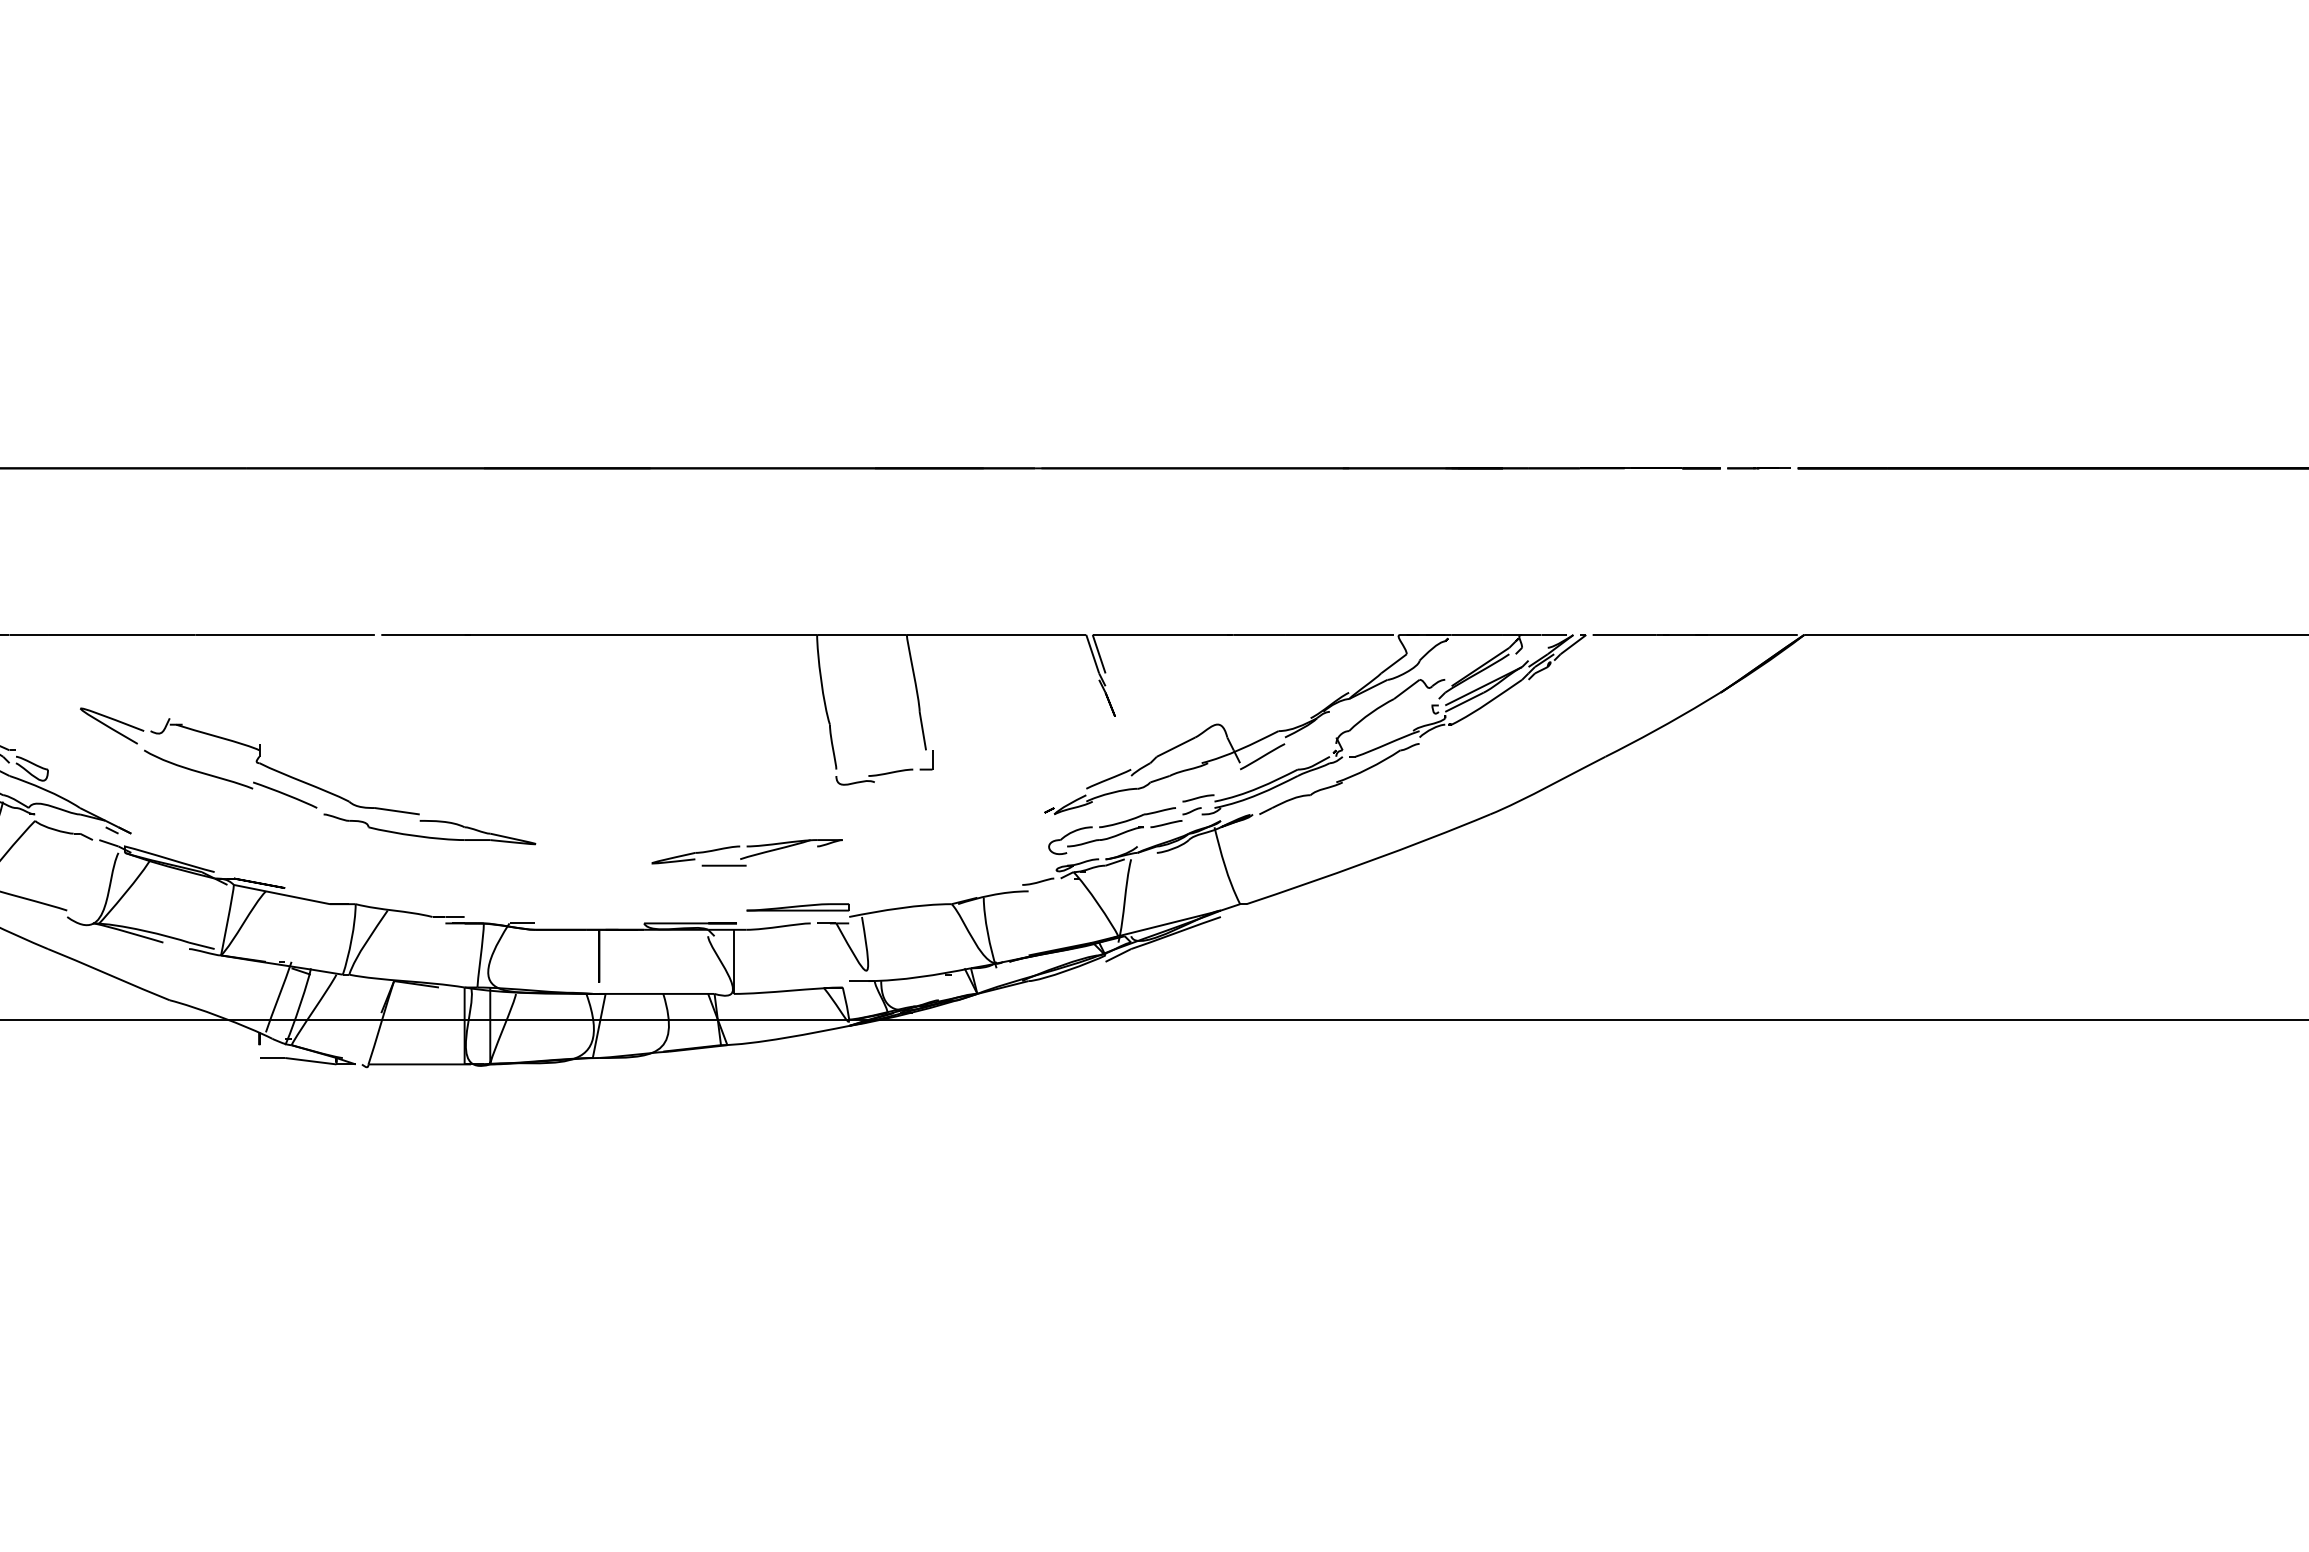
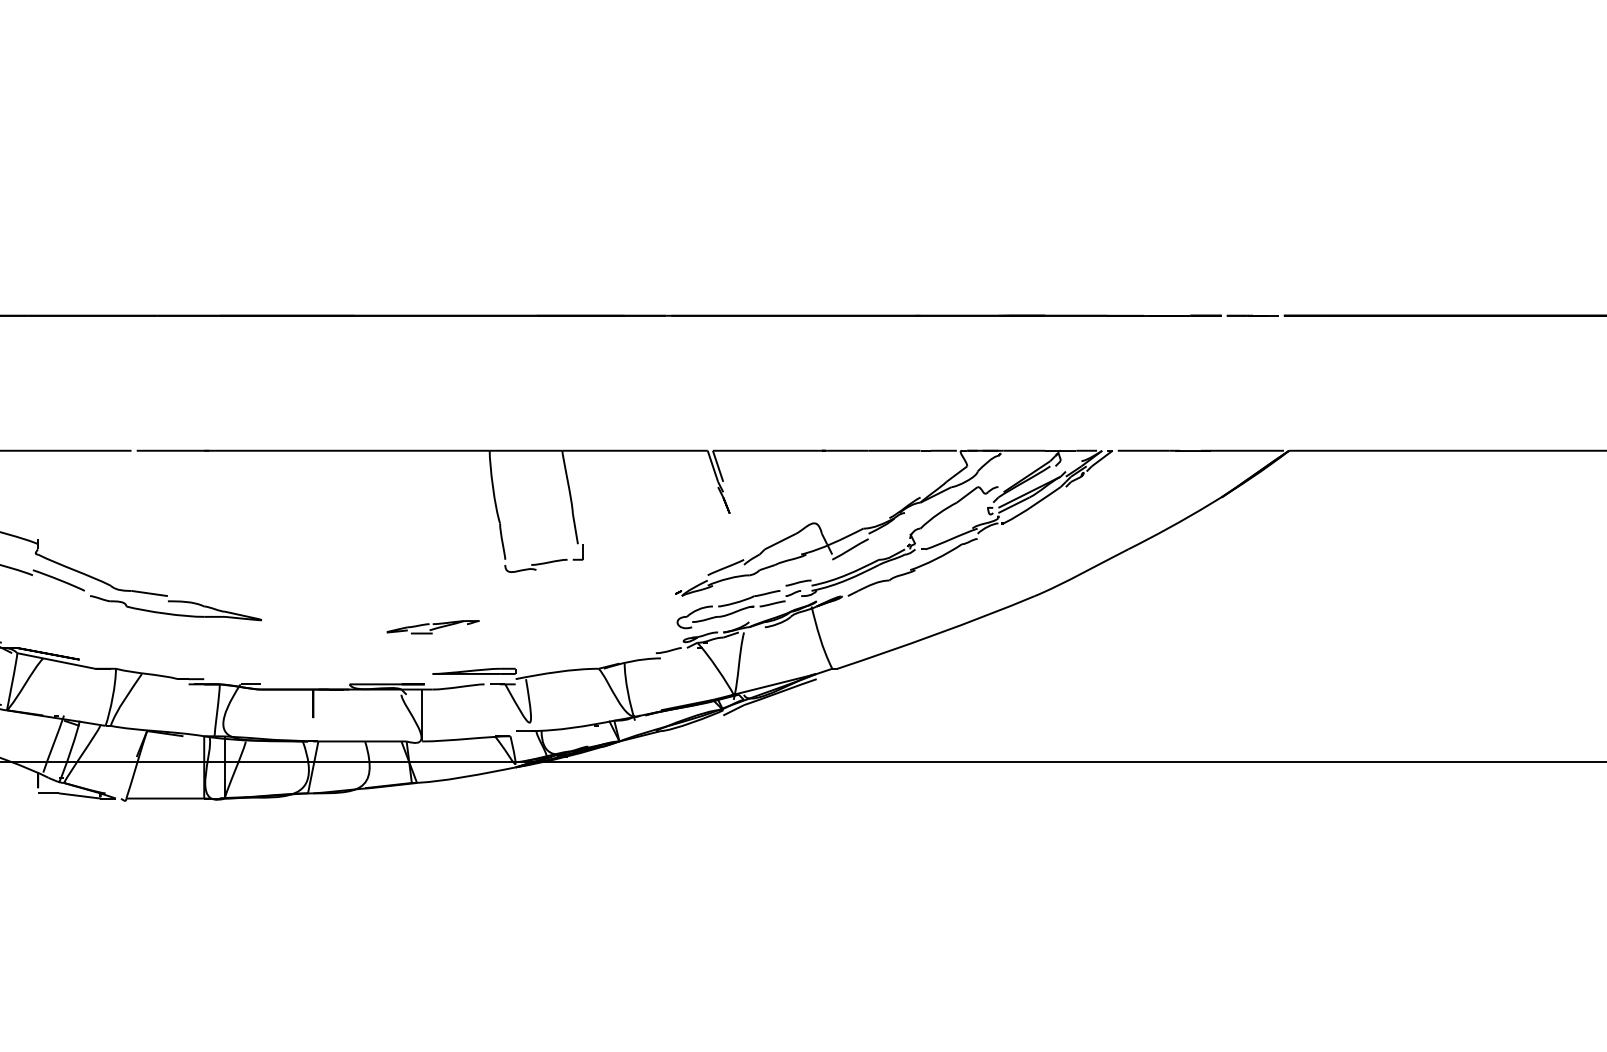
part: (746, 852) -> (432, 626), size x0.6

